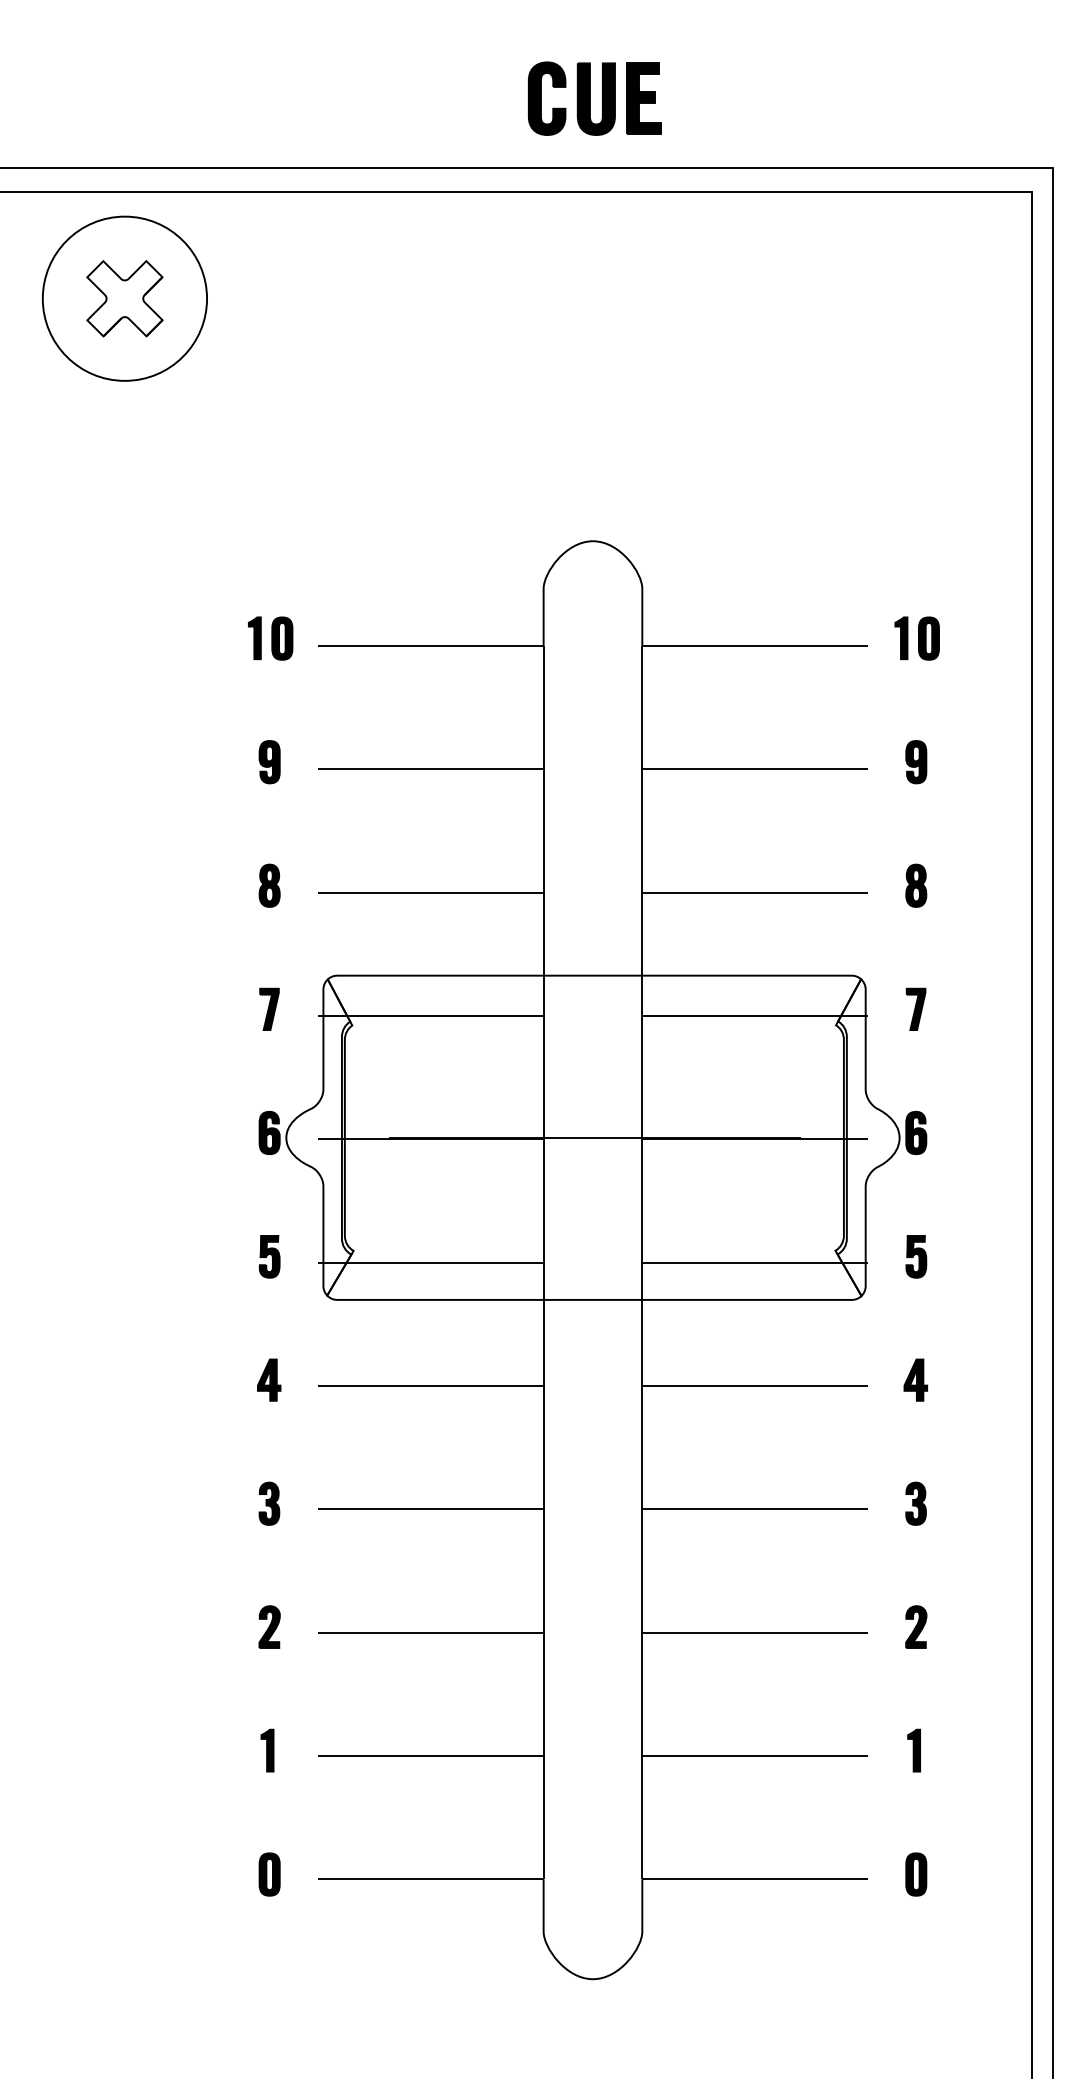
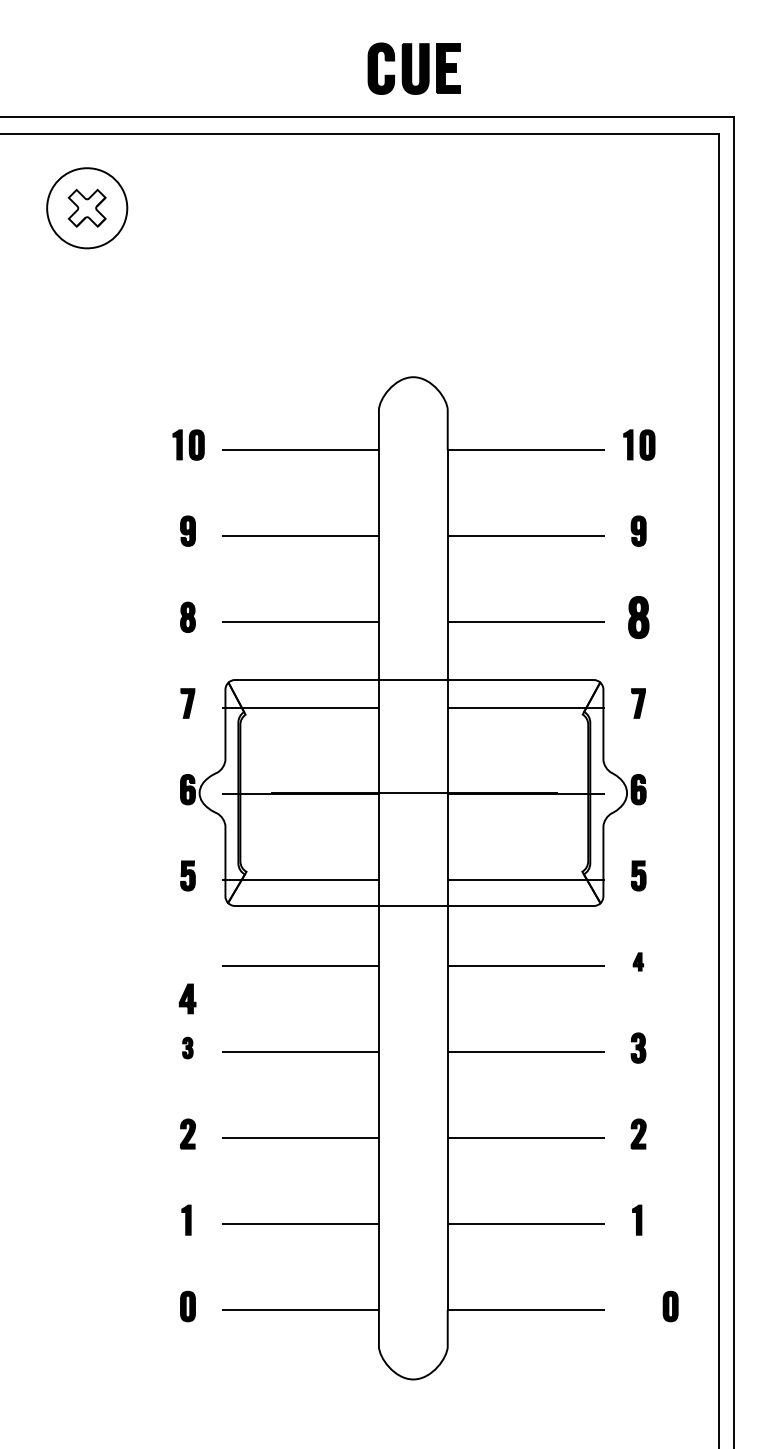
part: (125, 299) -> (87, 208), size x0.7
part: (916, 884) -> (638, 616), size x1.4
part: (268, 1379) -> (187, 998), moved
part: (916, 1379) -> (638, 961), size x0.6
part: (268, 1502) -> (187, 1047), size x0.7
part: (916, 1874) -> (670, 1306), moved

